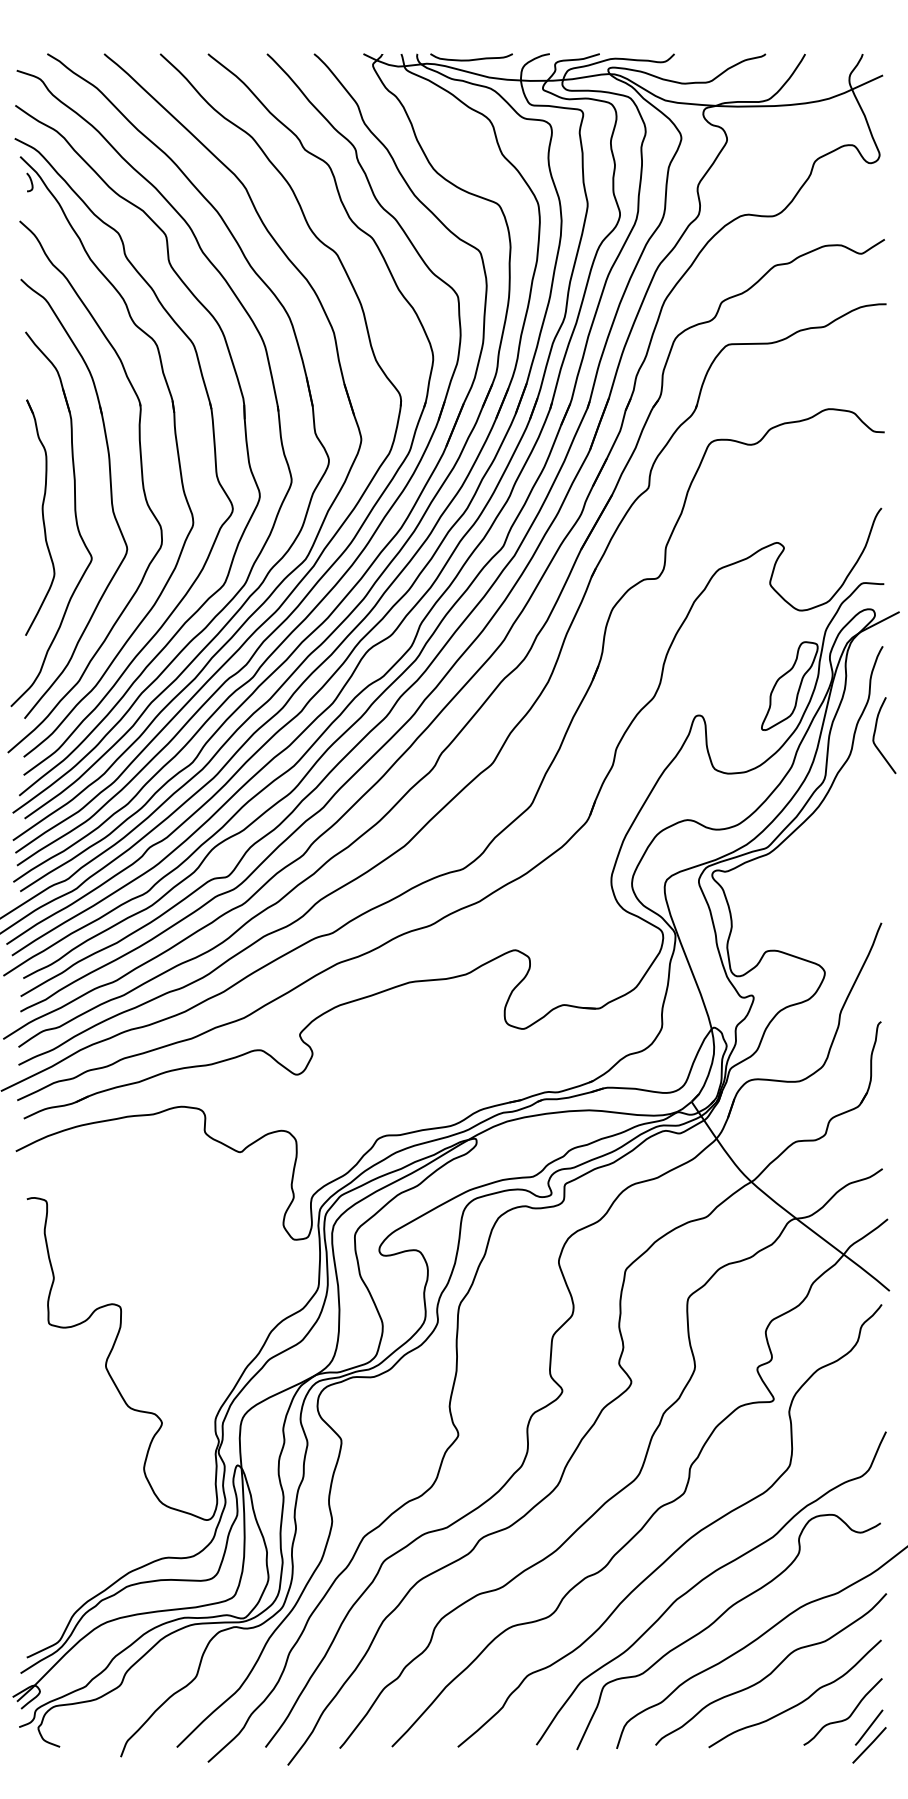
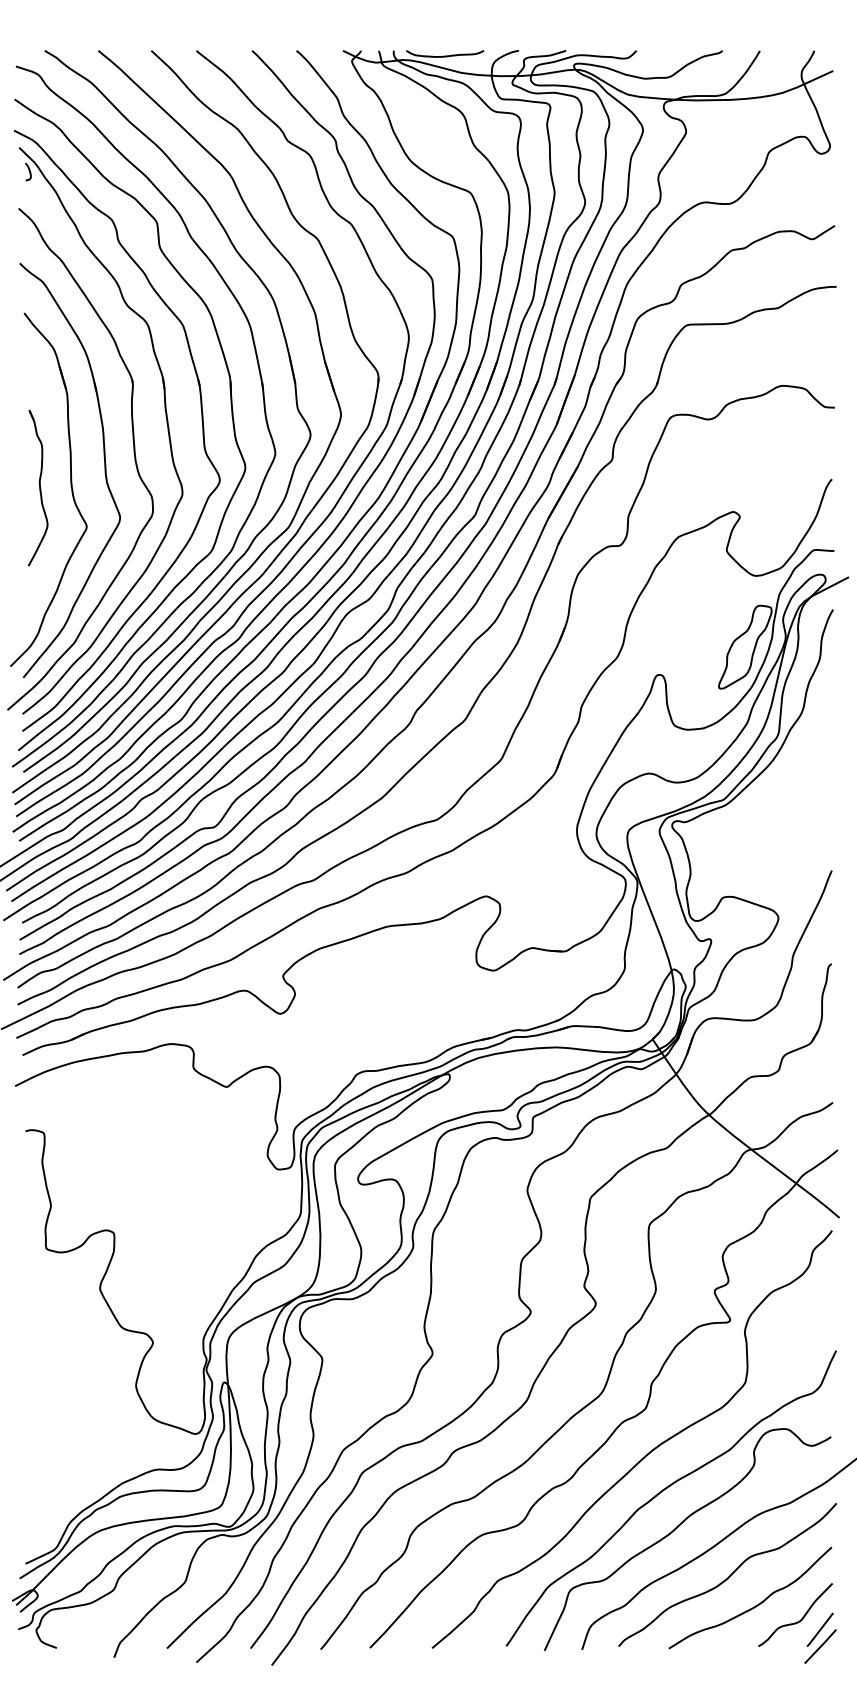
part: (40, 517) -> (38, 488), size x0.7
curve: (875, 734) -> (826, 692), removed

